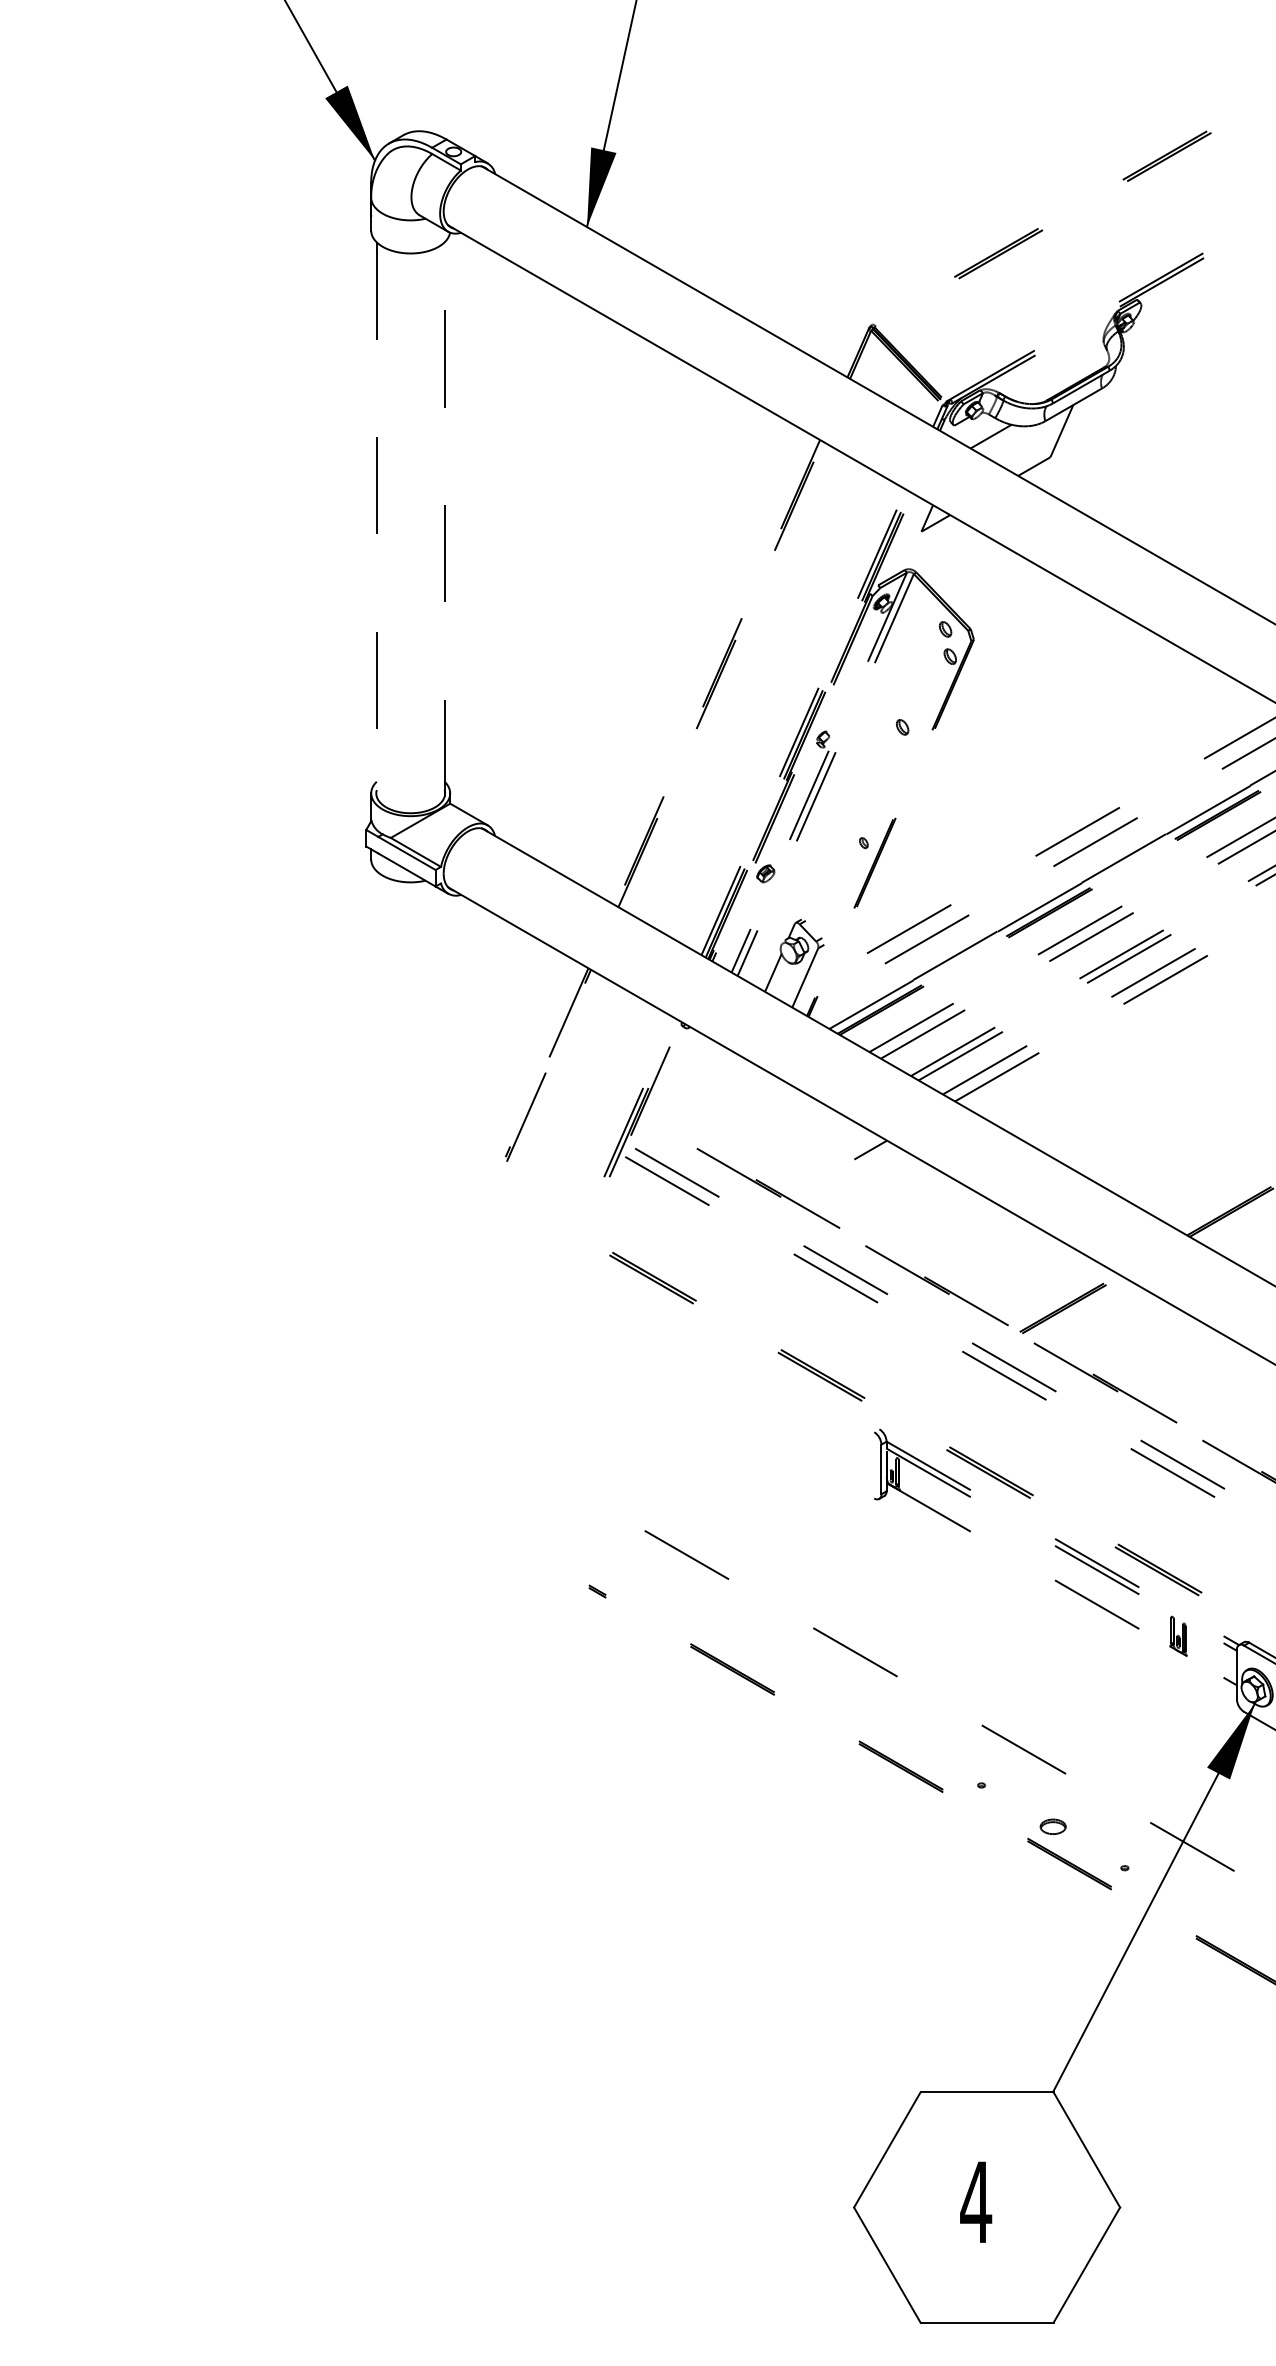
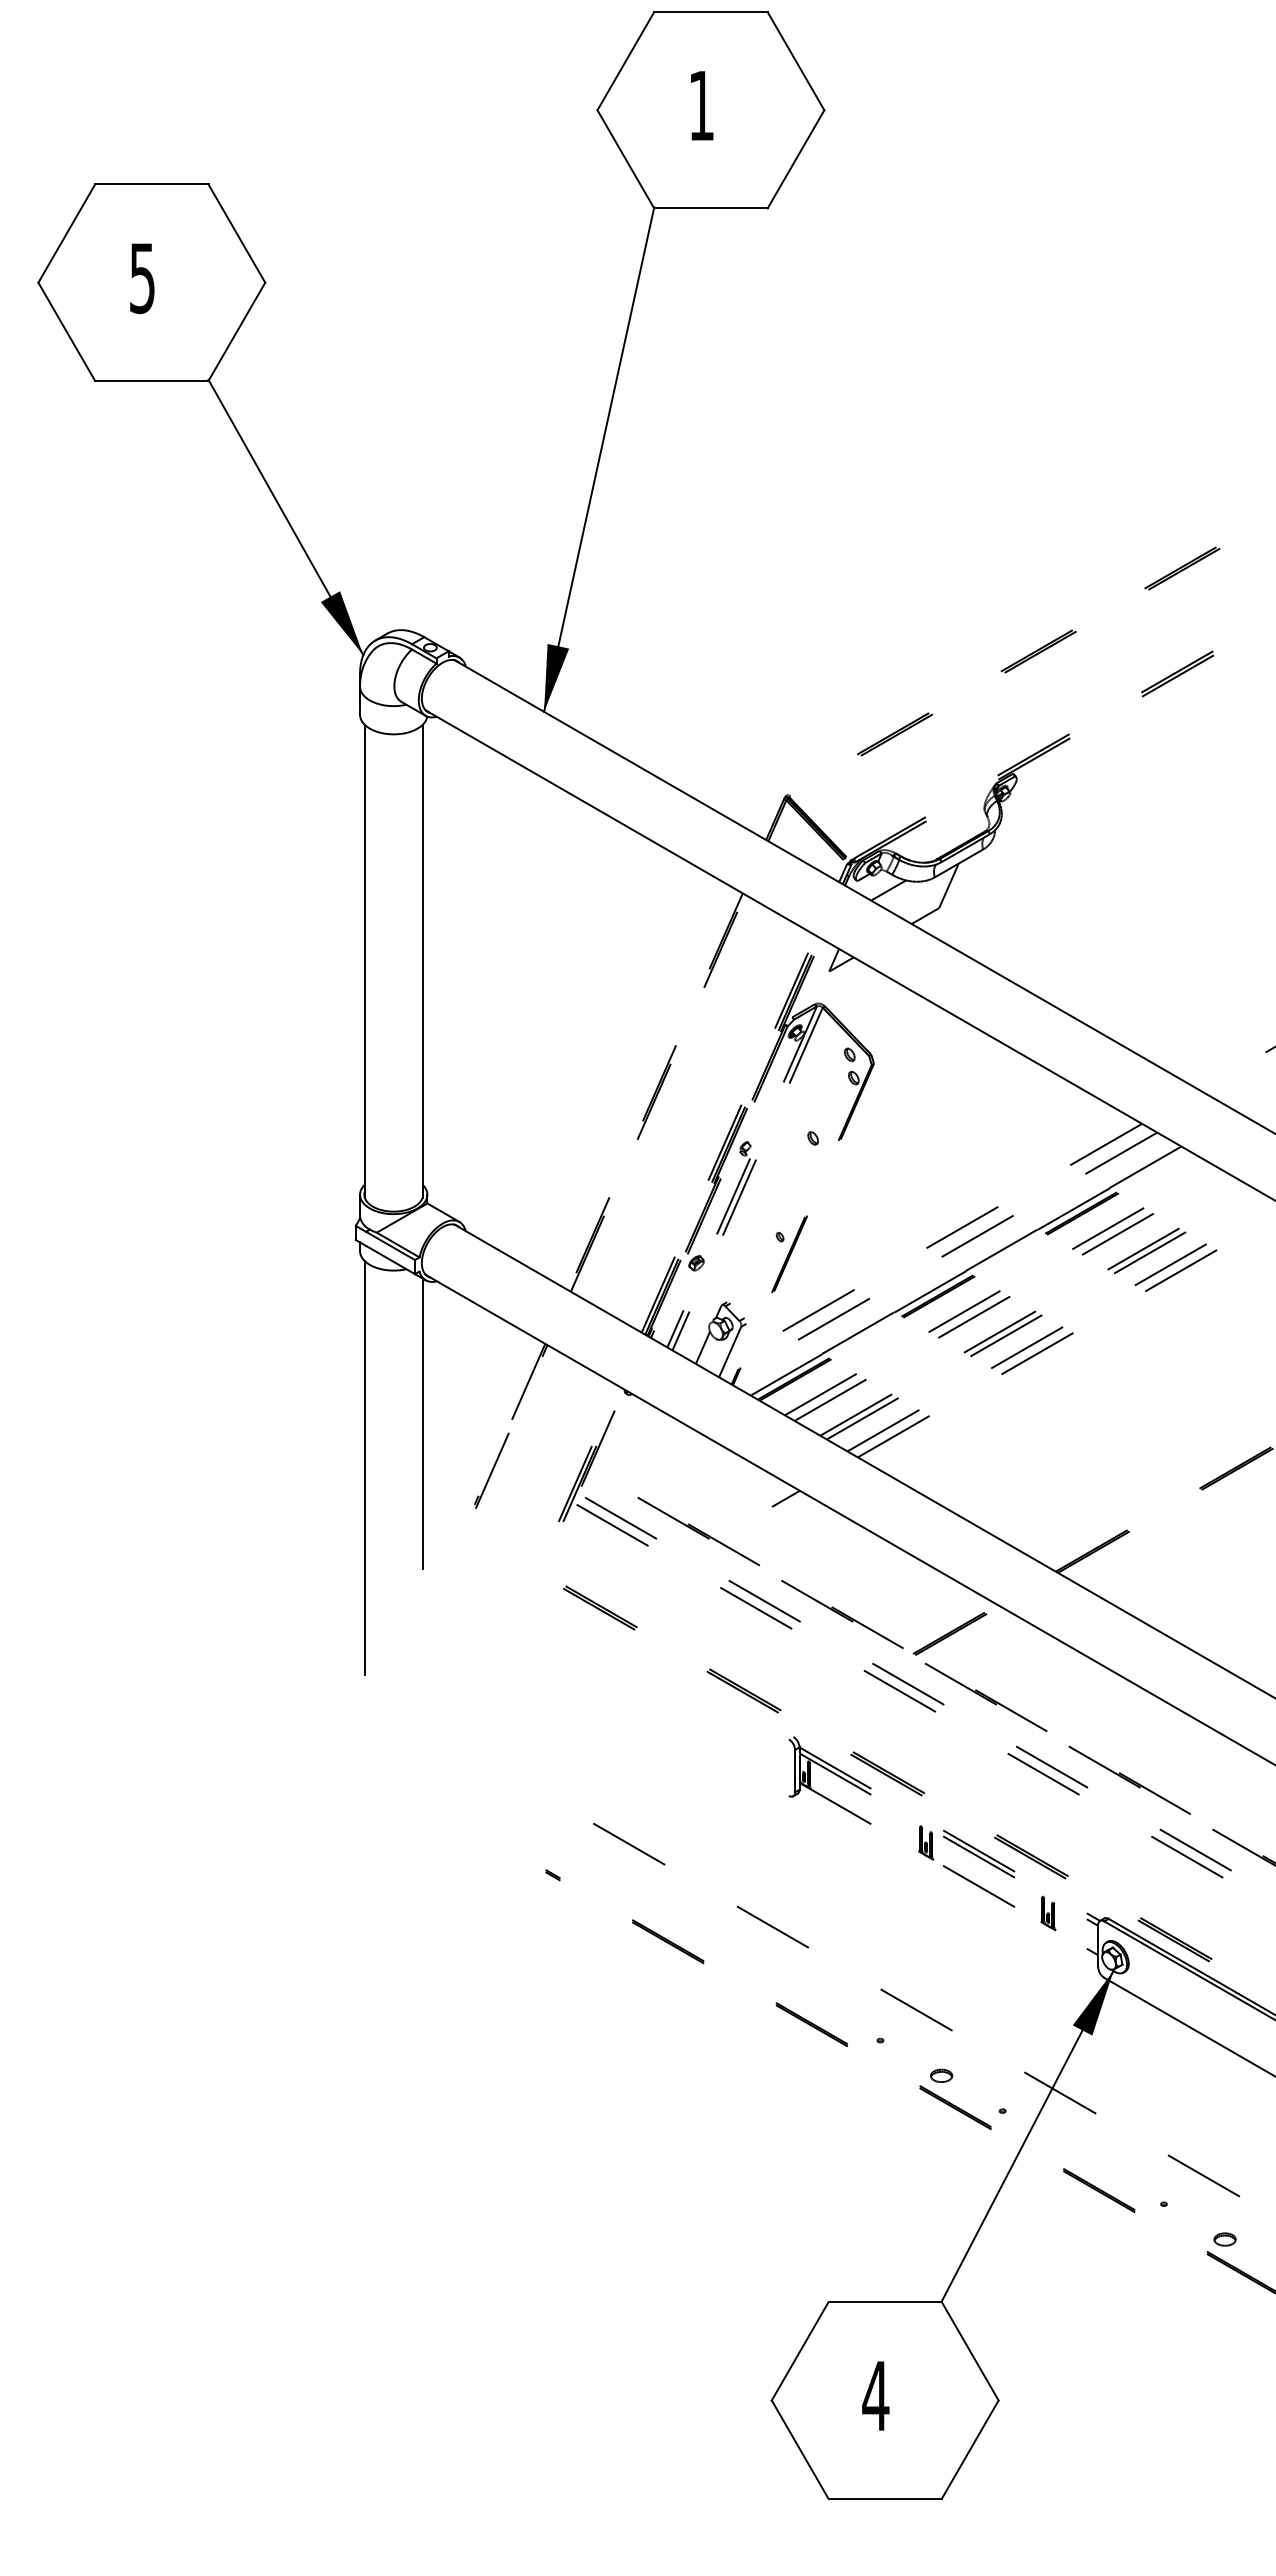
line: (444, 518) -> (422, 960), dashed -> solid
line: (376, 519) -> (364, 961), dashed -> solid
line: (444, 1061) -> (422, 1423), added
line: (376, 1113) -> (364, 1467), added
part: (1035, 1553) -> (926, 1842), added

